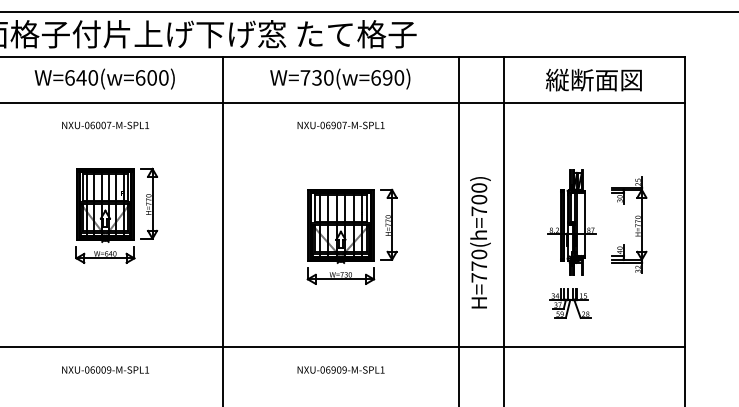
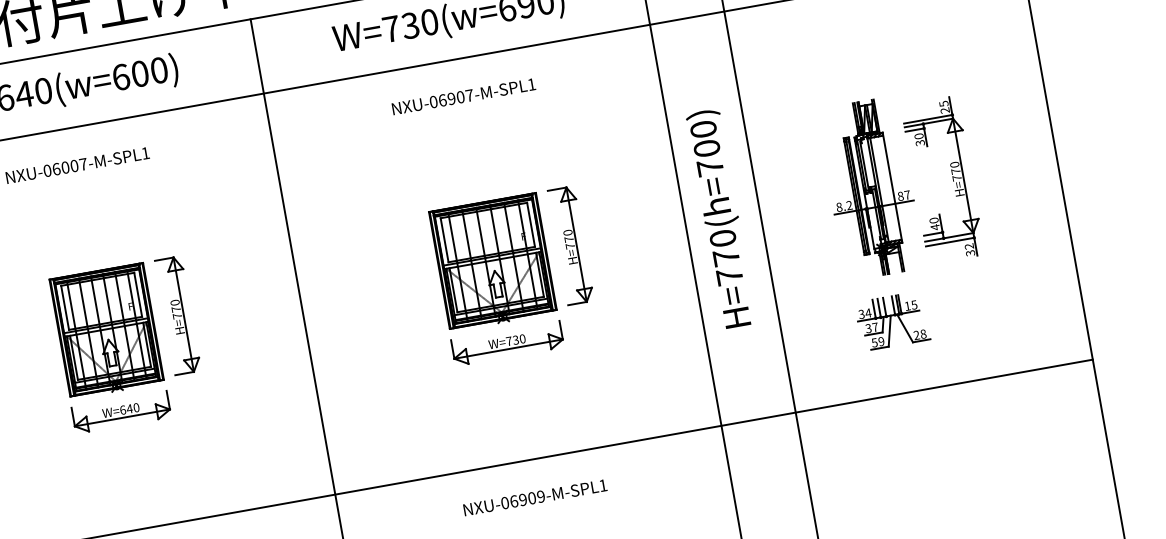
part: (116, 215) -> (128, 344), moved
part: (629, 224) -> (942, 178), moved
text: (480, 242) -> (721, 218), moved

